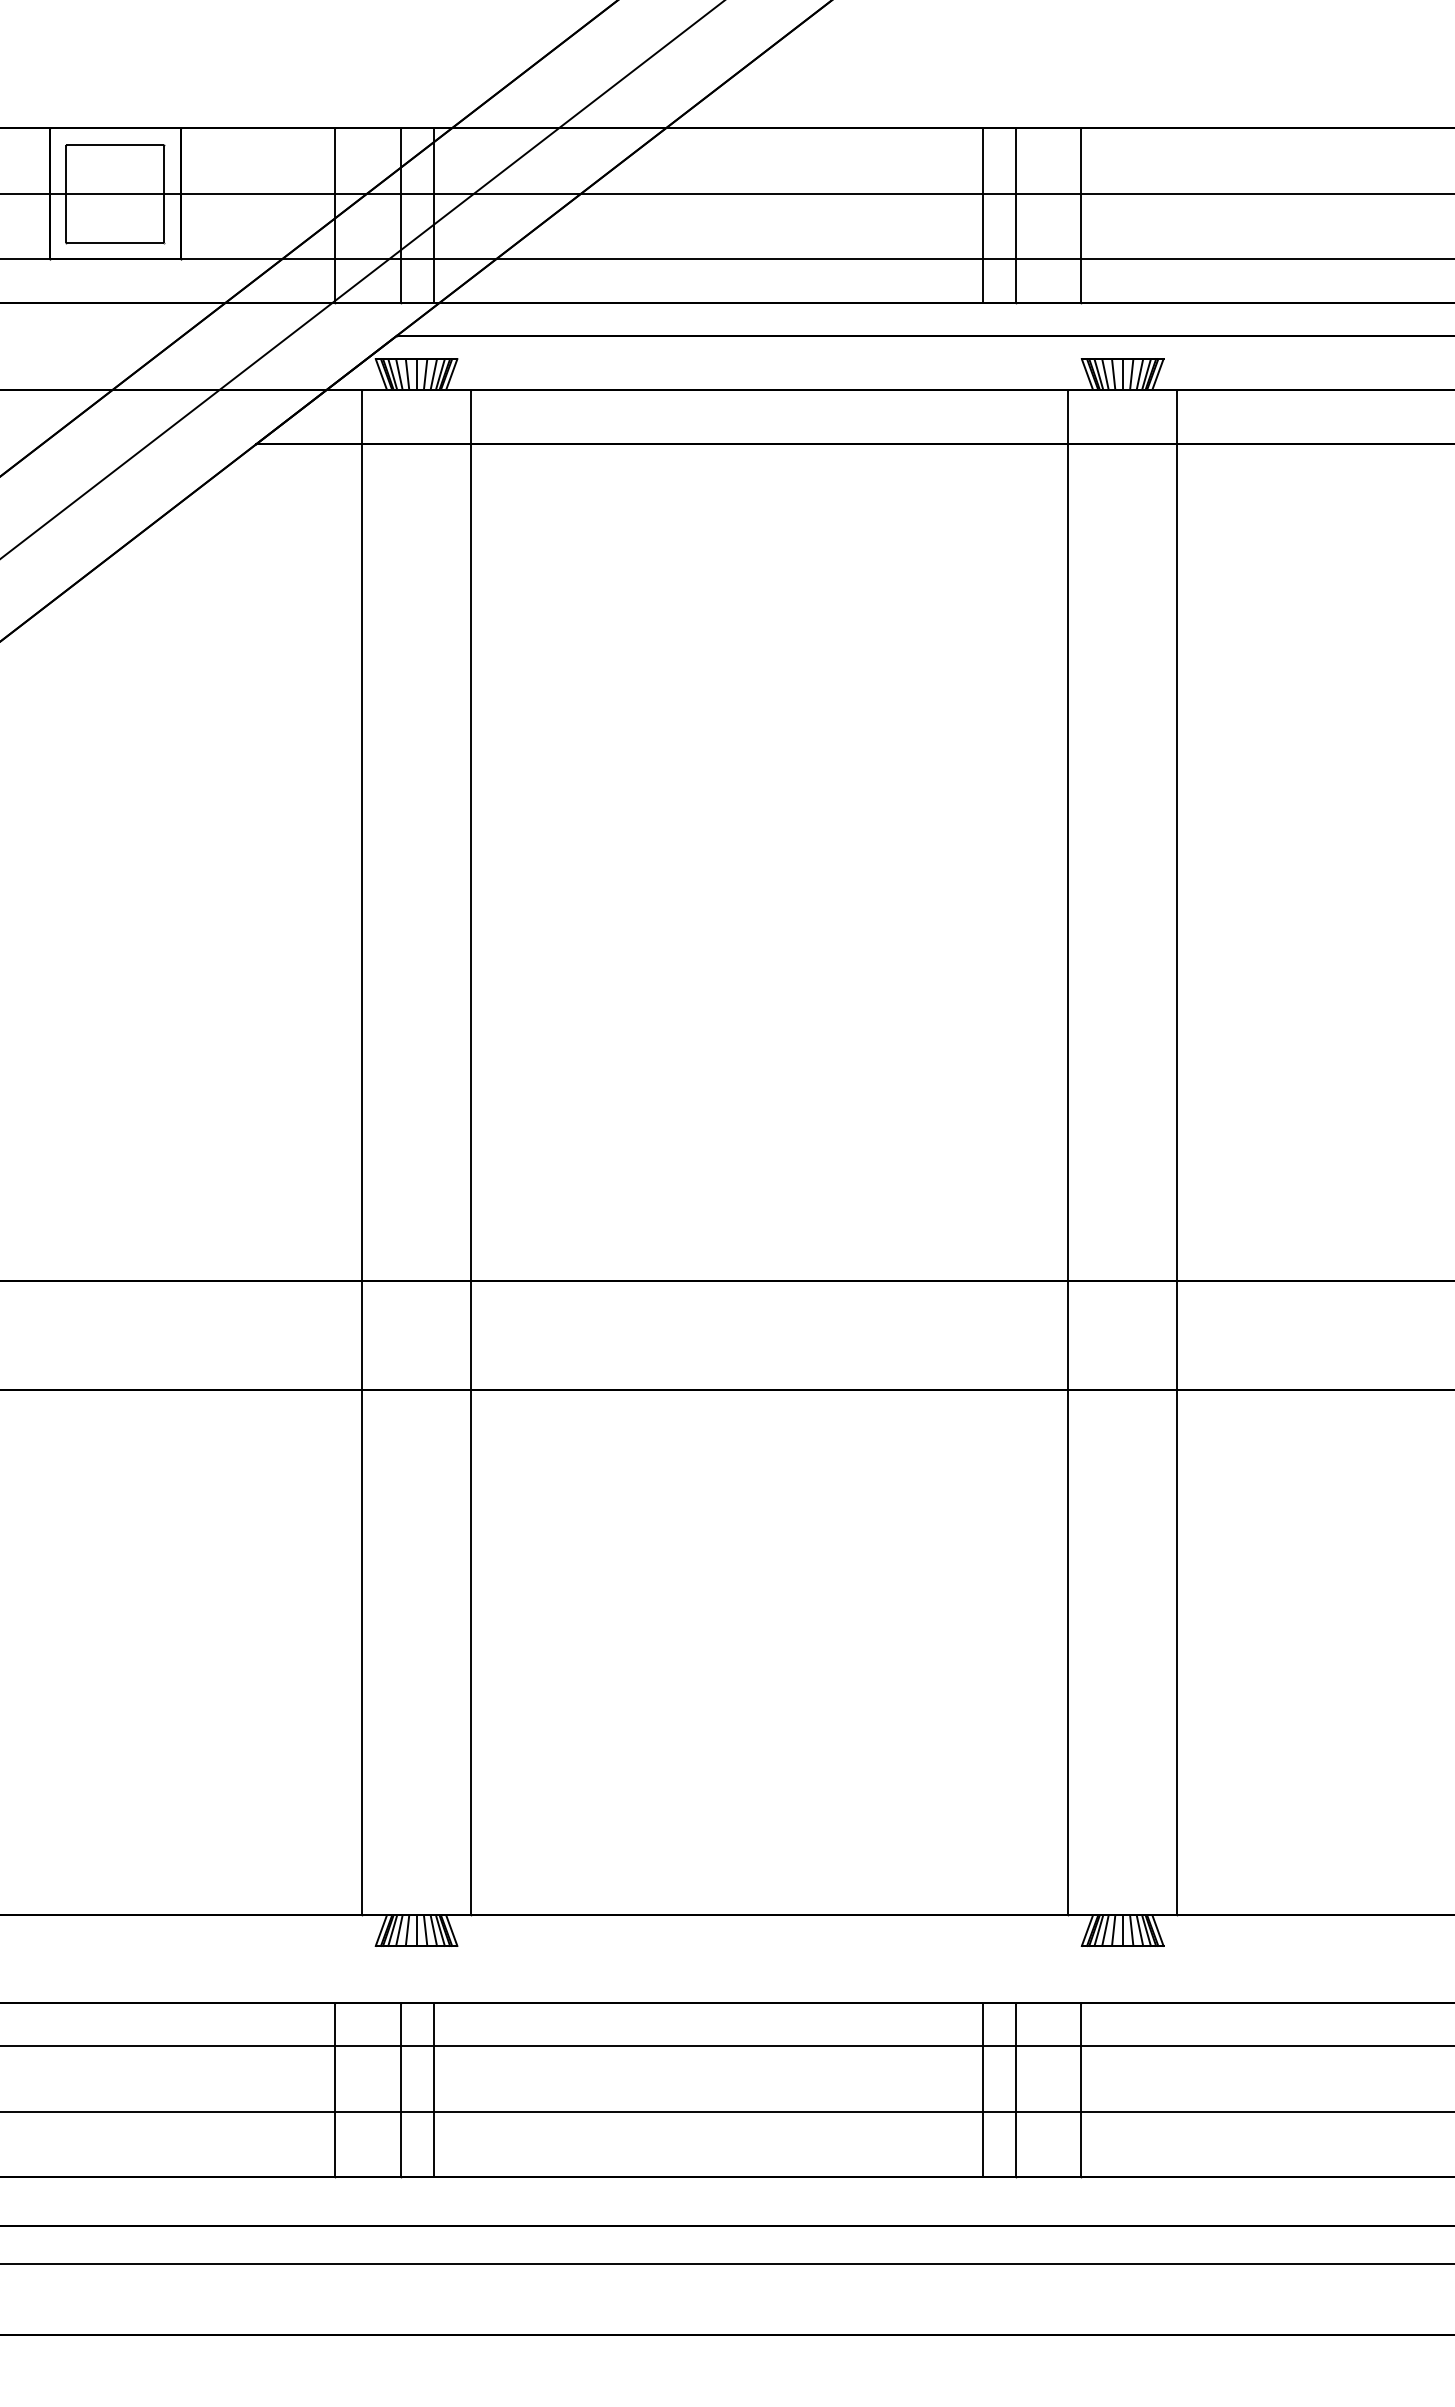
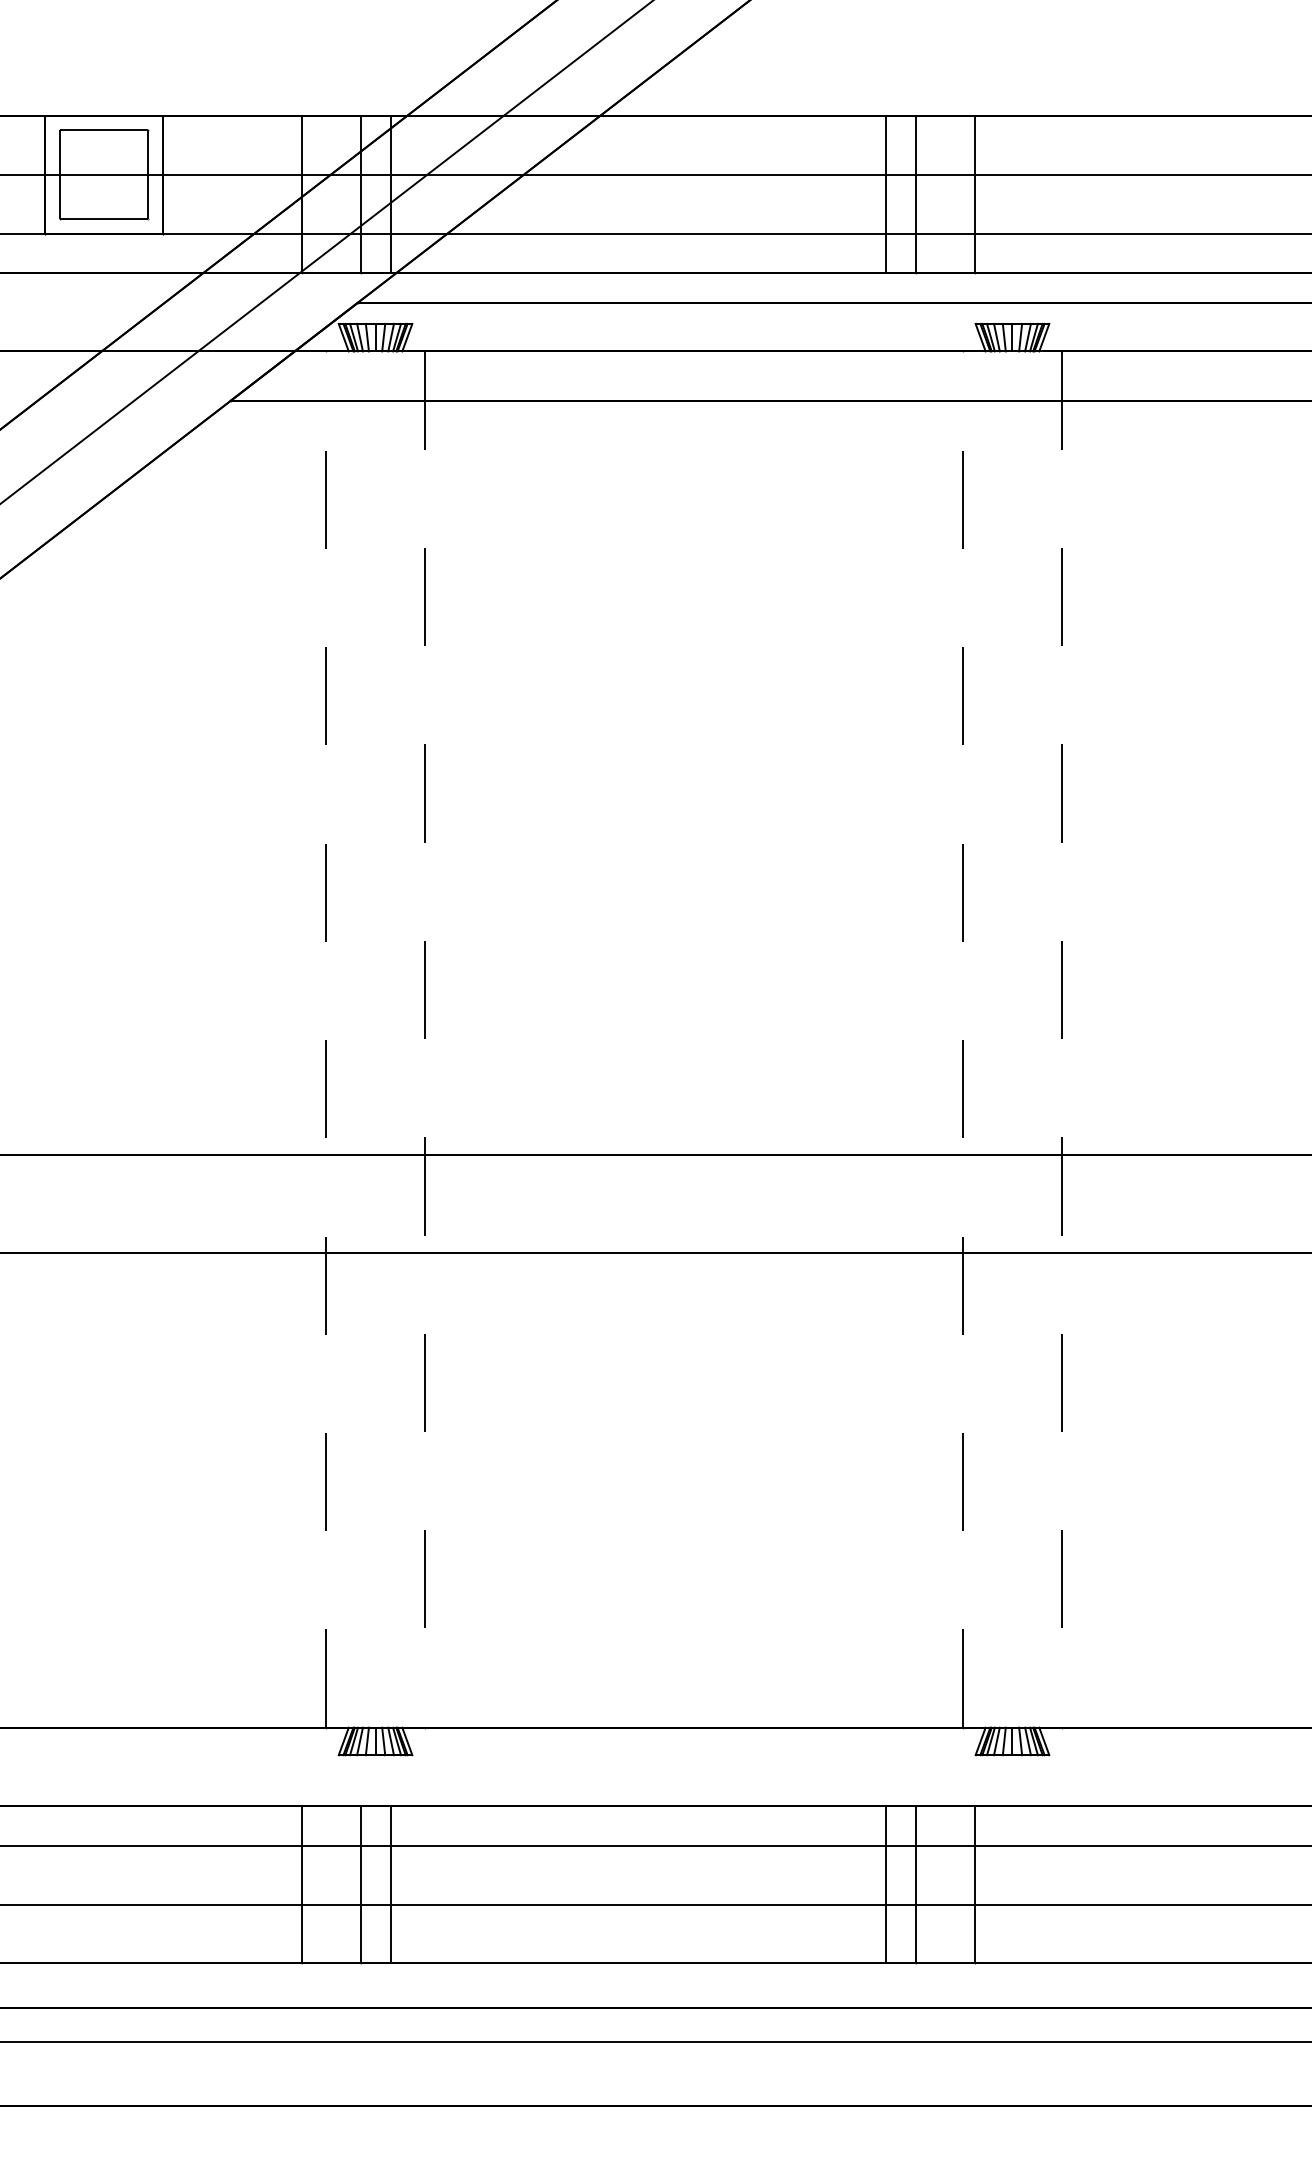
line: (362, 1152) -> (326, 1039), solid -> dashed
line: (471, 1152) -> (425, 1039), solid -> dashed
line: (1068, 1152) -> (963, 1039), solid -> dashed
line: (1177, 1152) -> (1061, 1039), solid -> dashed

